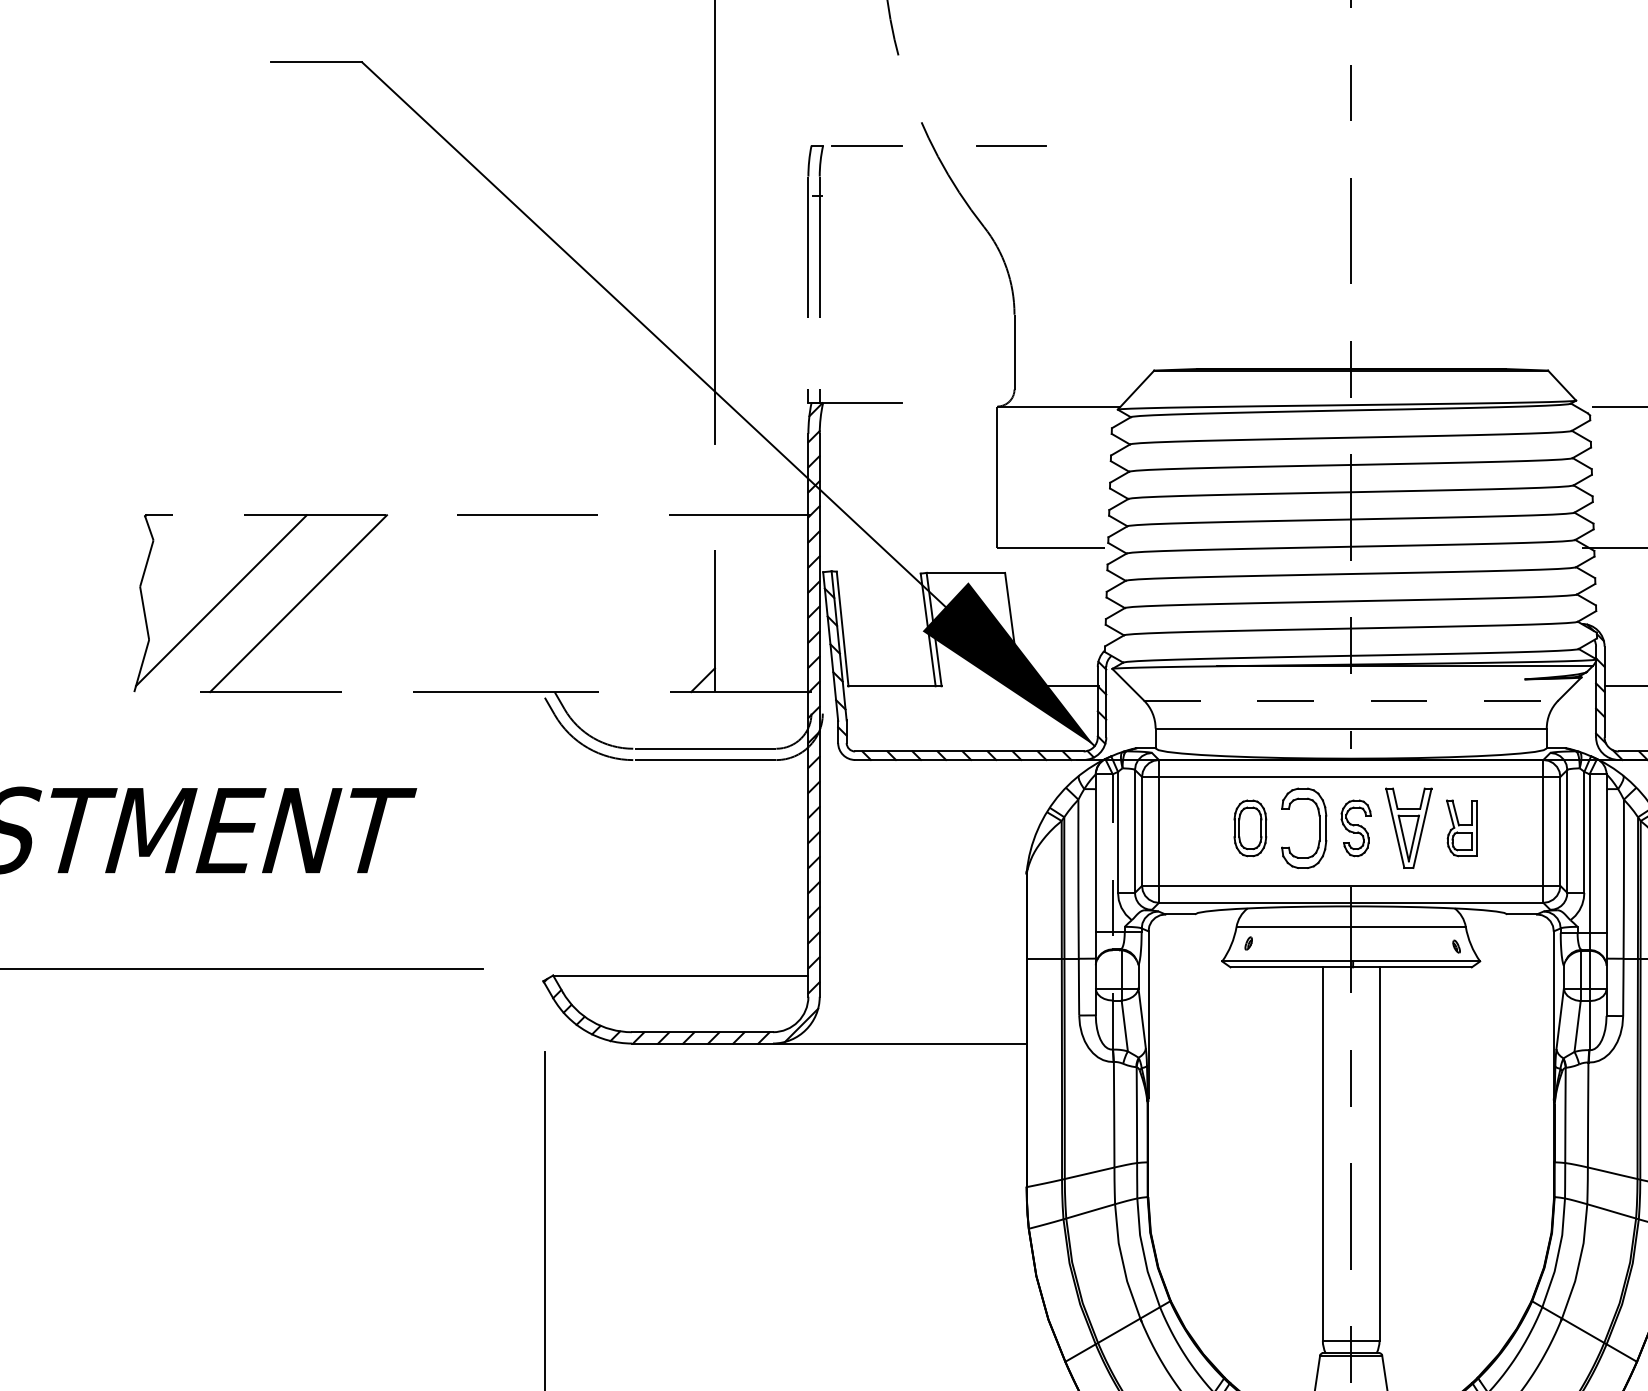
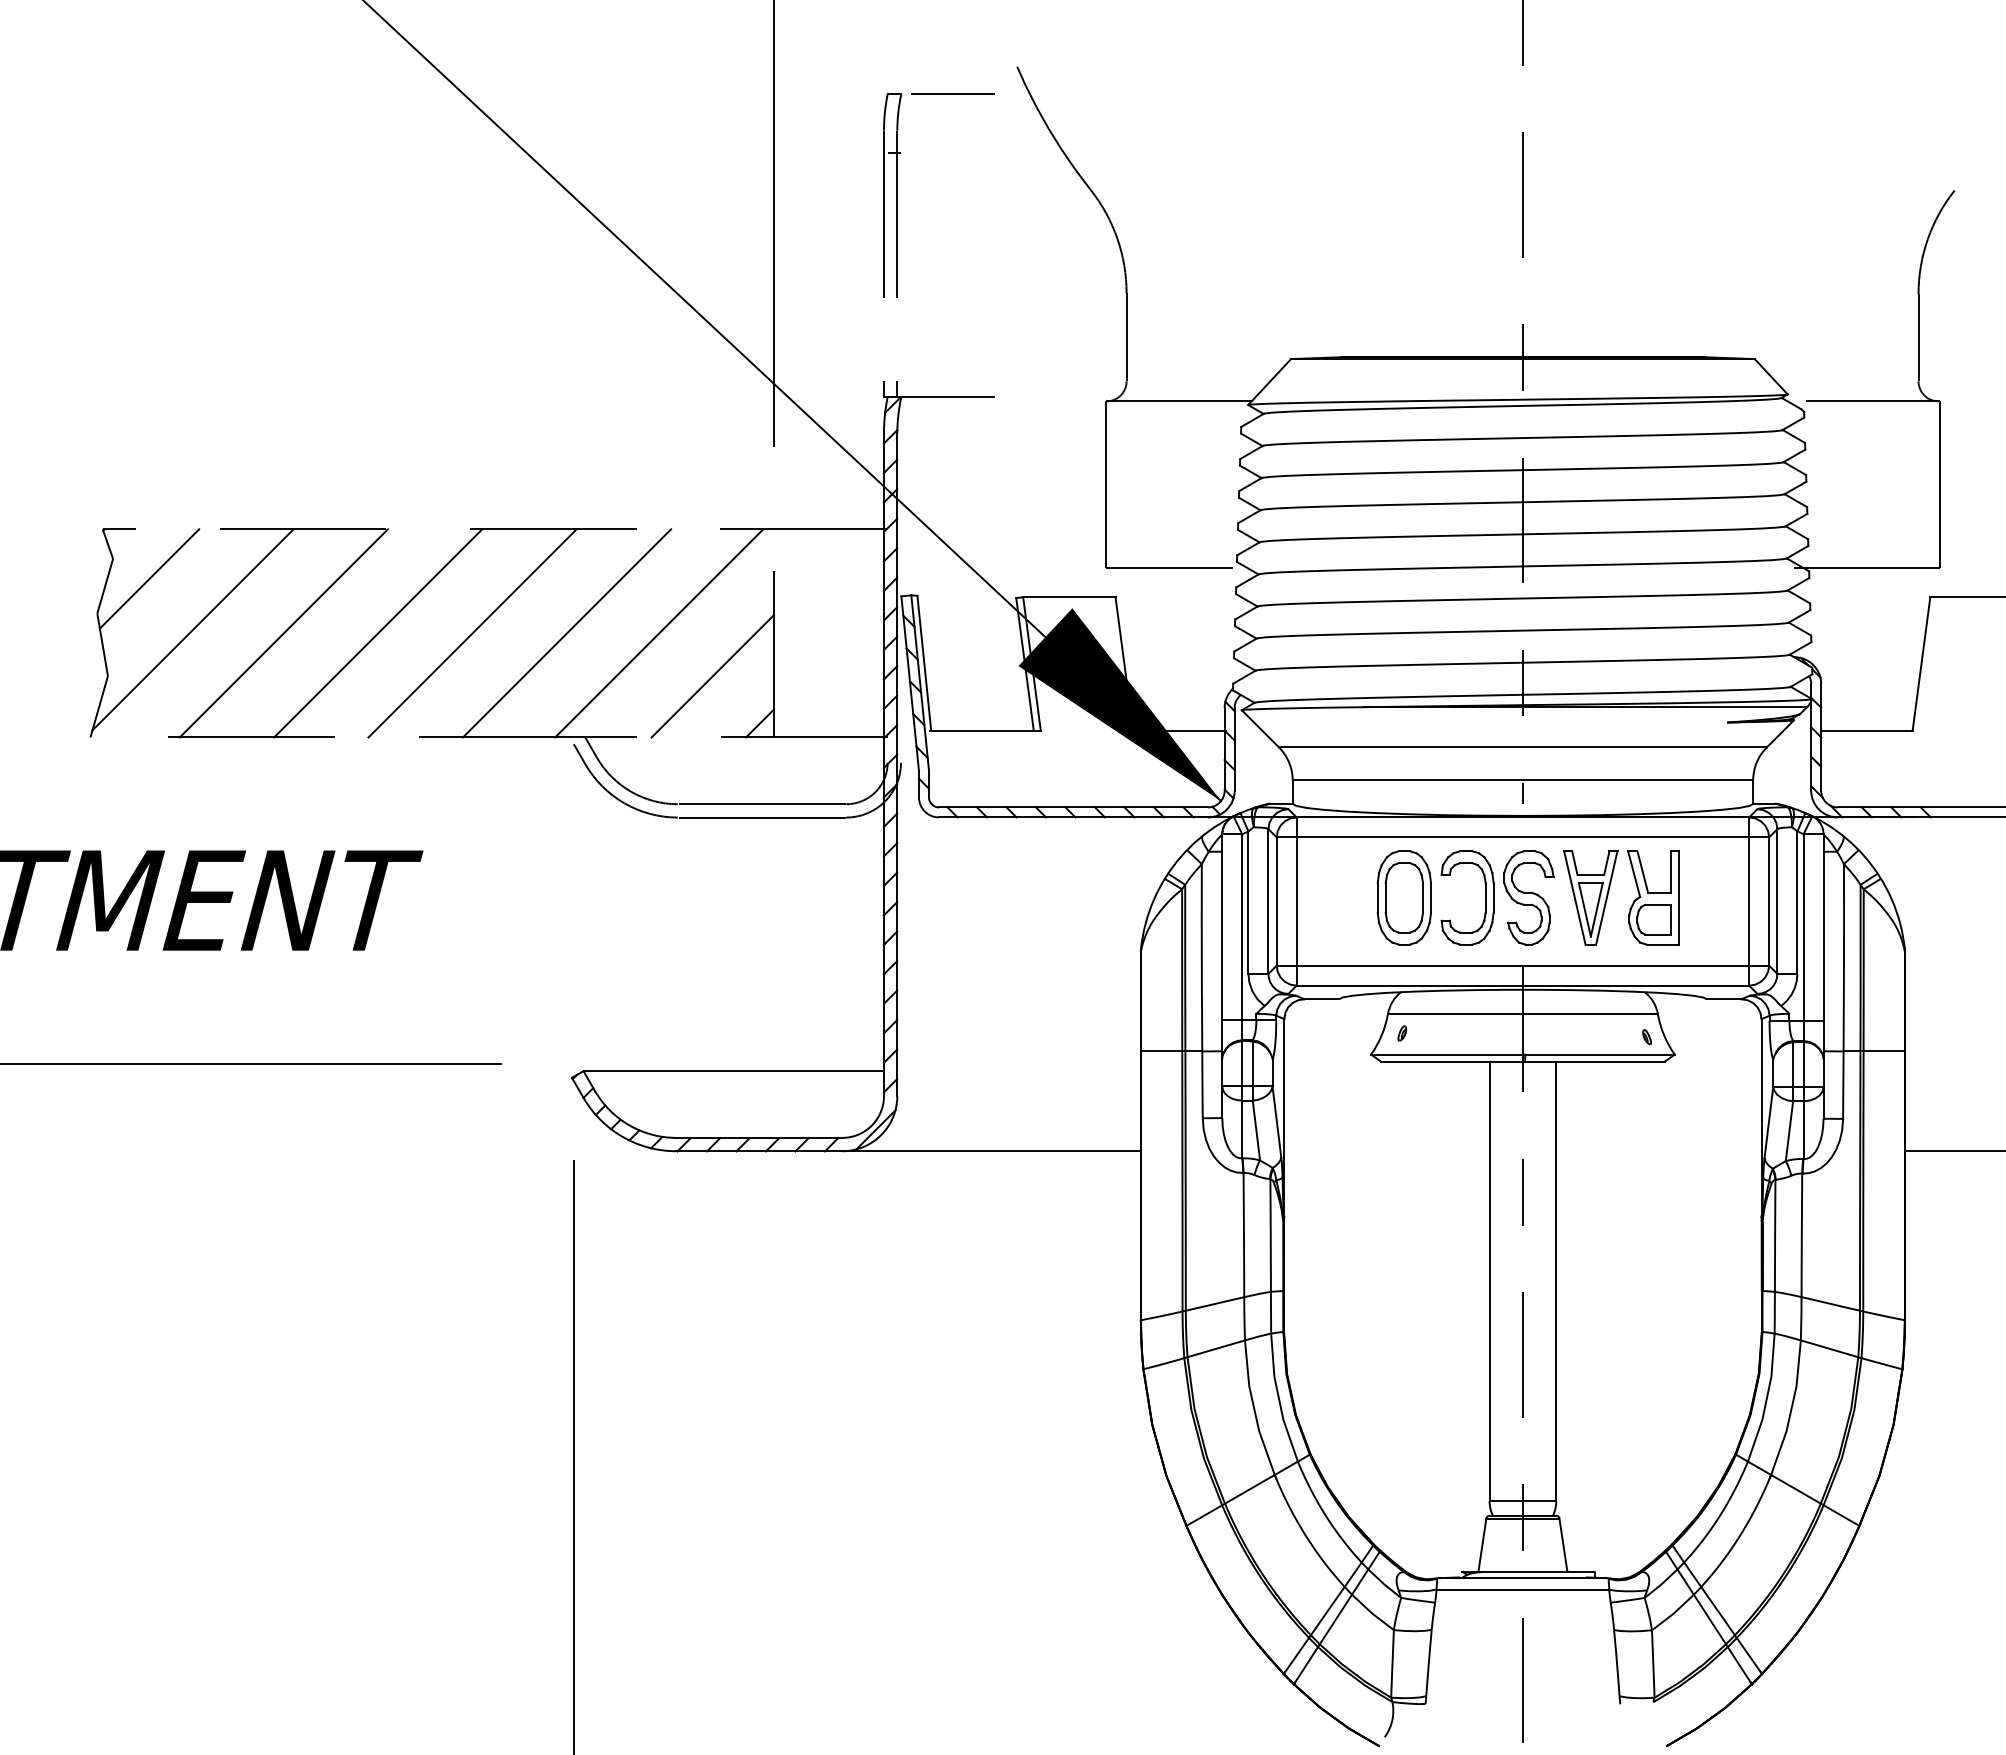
line: (1011, 144) -> (1122, 93), removed
line: (184, 557) -> (149, 578), added
line: (378, 603) -> (378, 633), added
line: (458, 603) -> (472, 633), added
line: (538, 603) -> (566, 633), added
line: (617, 603) -> (659, 633), added
line: (662, 640) -> (712, 676), added
line: (1350, 700) -> (1522, 747), dashed -> solid
part: (1249, 827) -> (1403, 897), size x1.43
part: (1355, 827) -> (1528, 897), size x1.43
part: (1462, 827) -> (1653, 897), size x1.43
line: (1112, 911) -> (1242, 995), dashed -> solid

